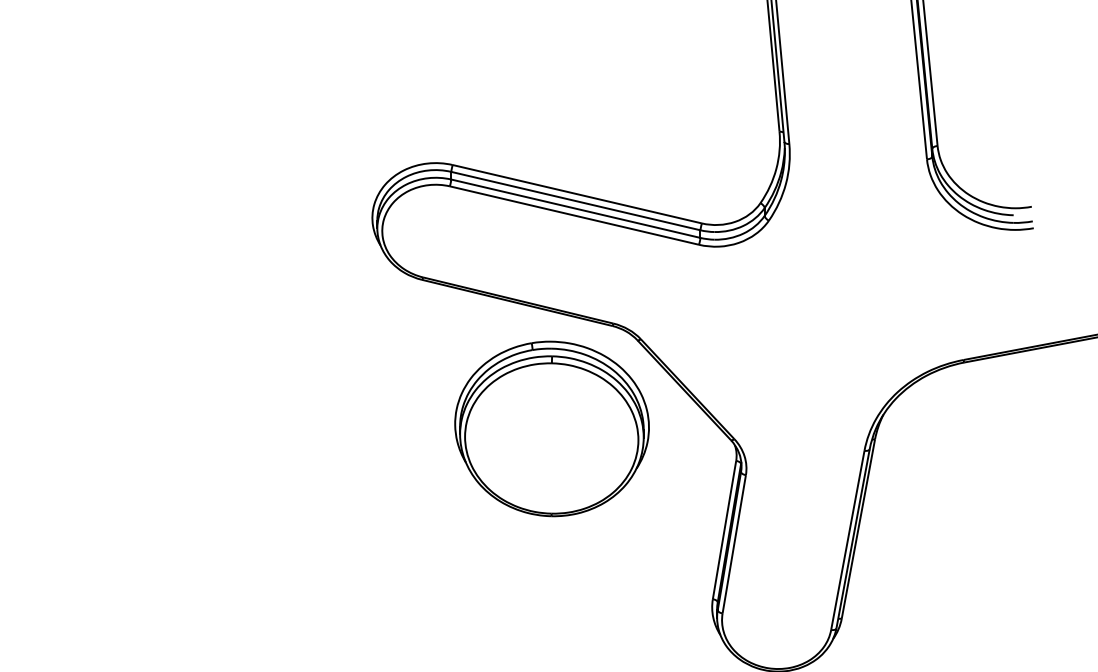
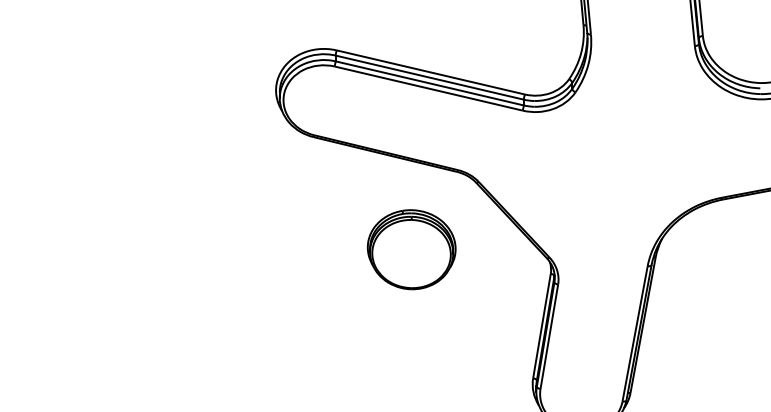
part: (551, 428) -> (411, 249), size x0.6

